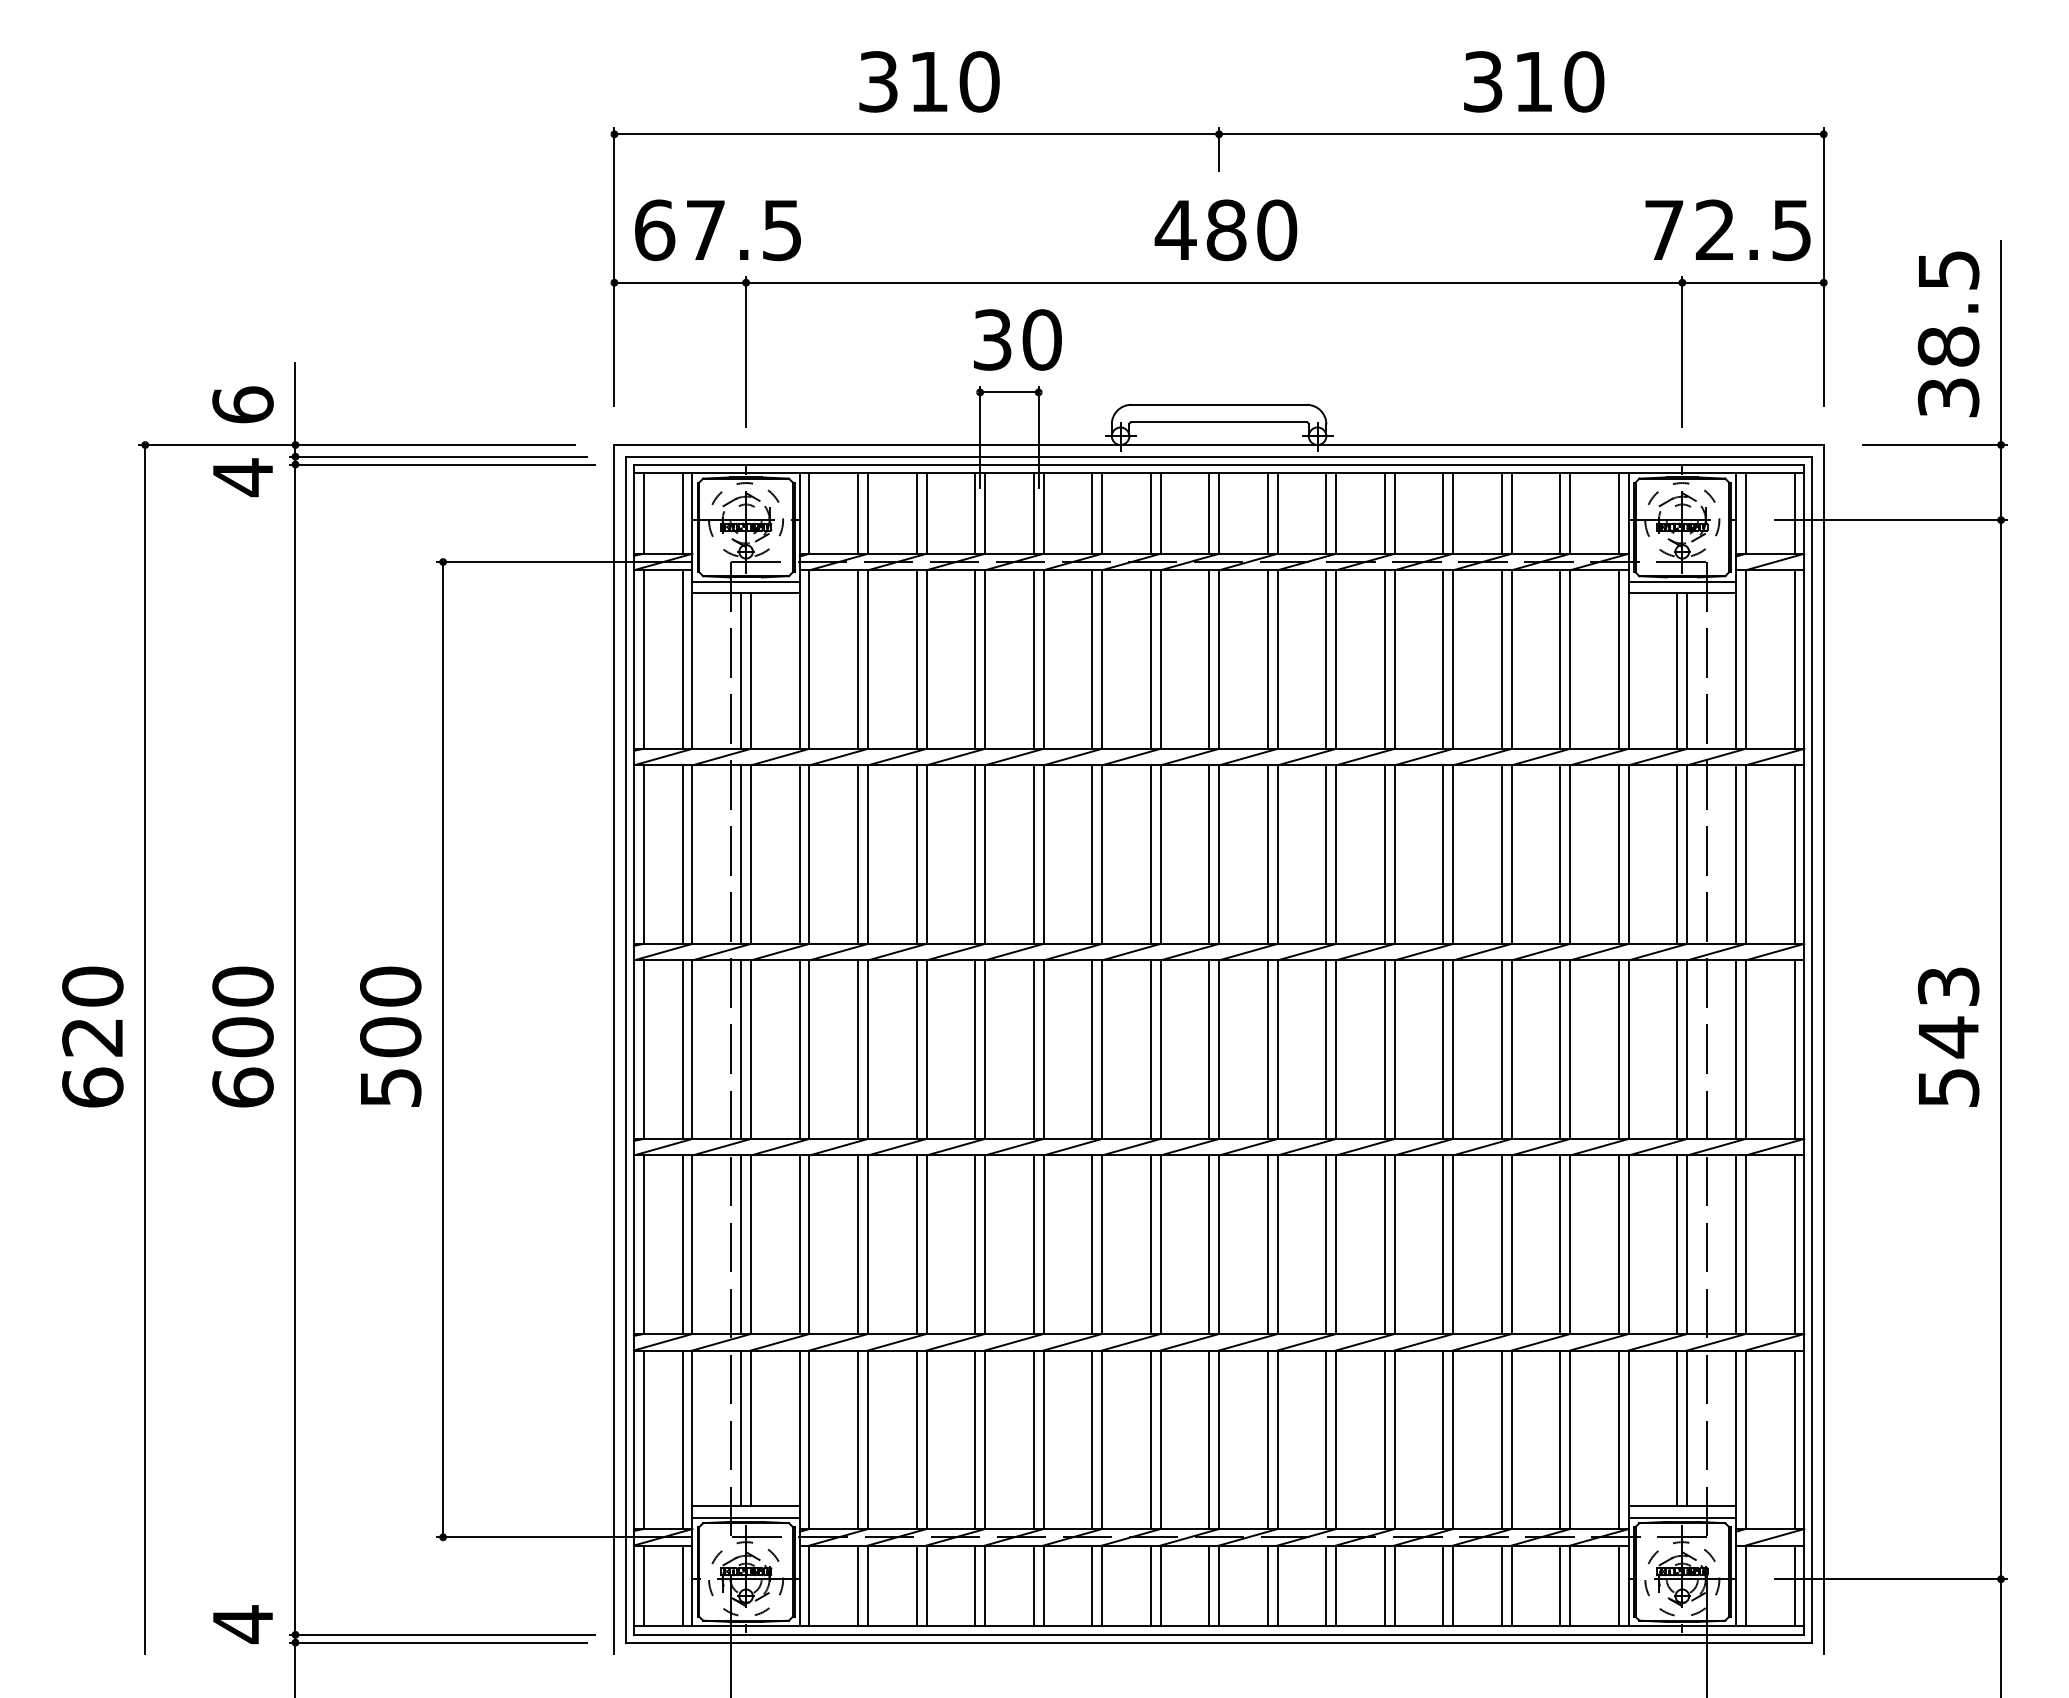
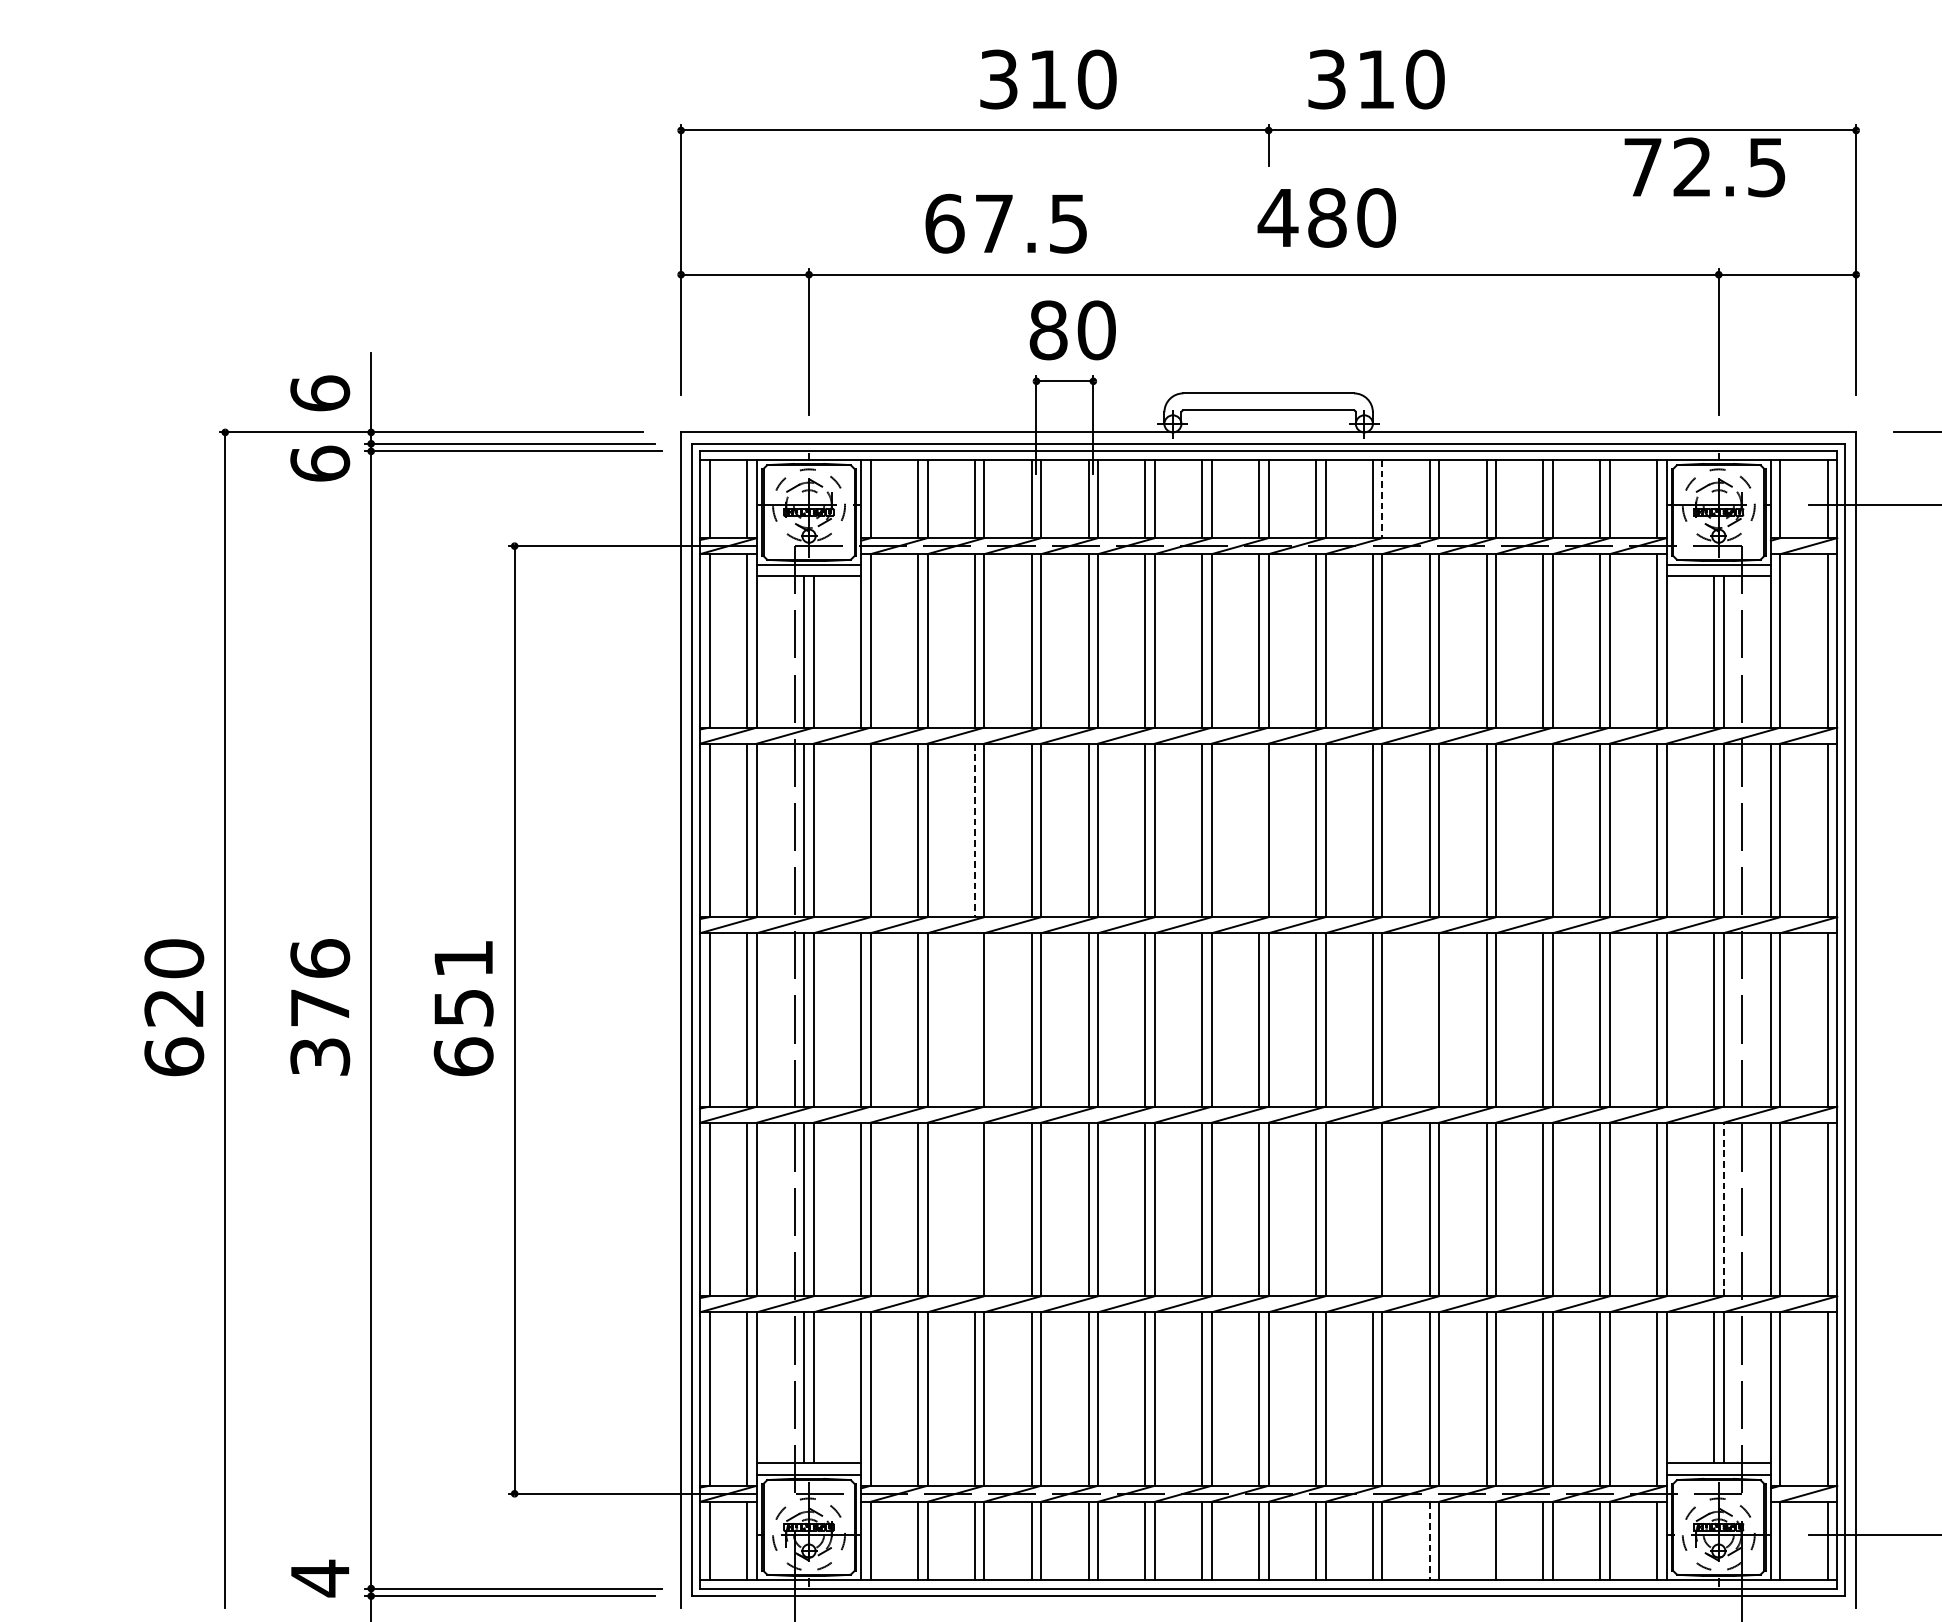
text: (929, 81) -> (1048, 79), moved
text: (1534, 81) -> (1376, 79), moved
text: (717, 230) -> (1005, 223), moved
text: (1225, 230) -> (1326, 218), moved
text: (1727, 230) -> (1704, 167), moved
text: (992, 339) -> (1048, 329), 30 -> 80
text: (242, 477) -> (319, 463), 4 -> 6
line: (1336, 514) -> (1382, 499), solid -> dashed
line: (799, 854) -> (860, 830), removed
line: (1209, 854) -> (1259, 830), removed
line: (1501, 854) -> (1543, 830), removed
line: (916, 855) -> (974, 831), solid -> dashed
text: (242, 1036) -> (319, 1007), 600 -> 376
text: (390, 1036) -> (463, 1007), 500 -> 651
line: (916, 1049) -> (974, 1019), removed
line: (1384, 1049) -> (1429, 1019), removed
line: (916, 1244) -> (974, 1209), removed
line: (1326, 1244) -> (1373, 1209), removed
line: (1687, 1244) -> (1723, 1209), solid -> dashed
line: (1443, 1585) -> (1486, 1540), removed
line: (1384, 1586) -> (1429, 1541), solid -> dashed

